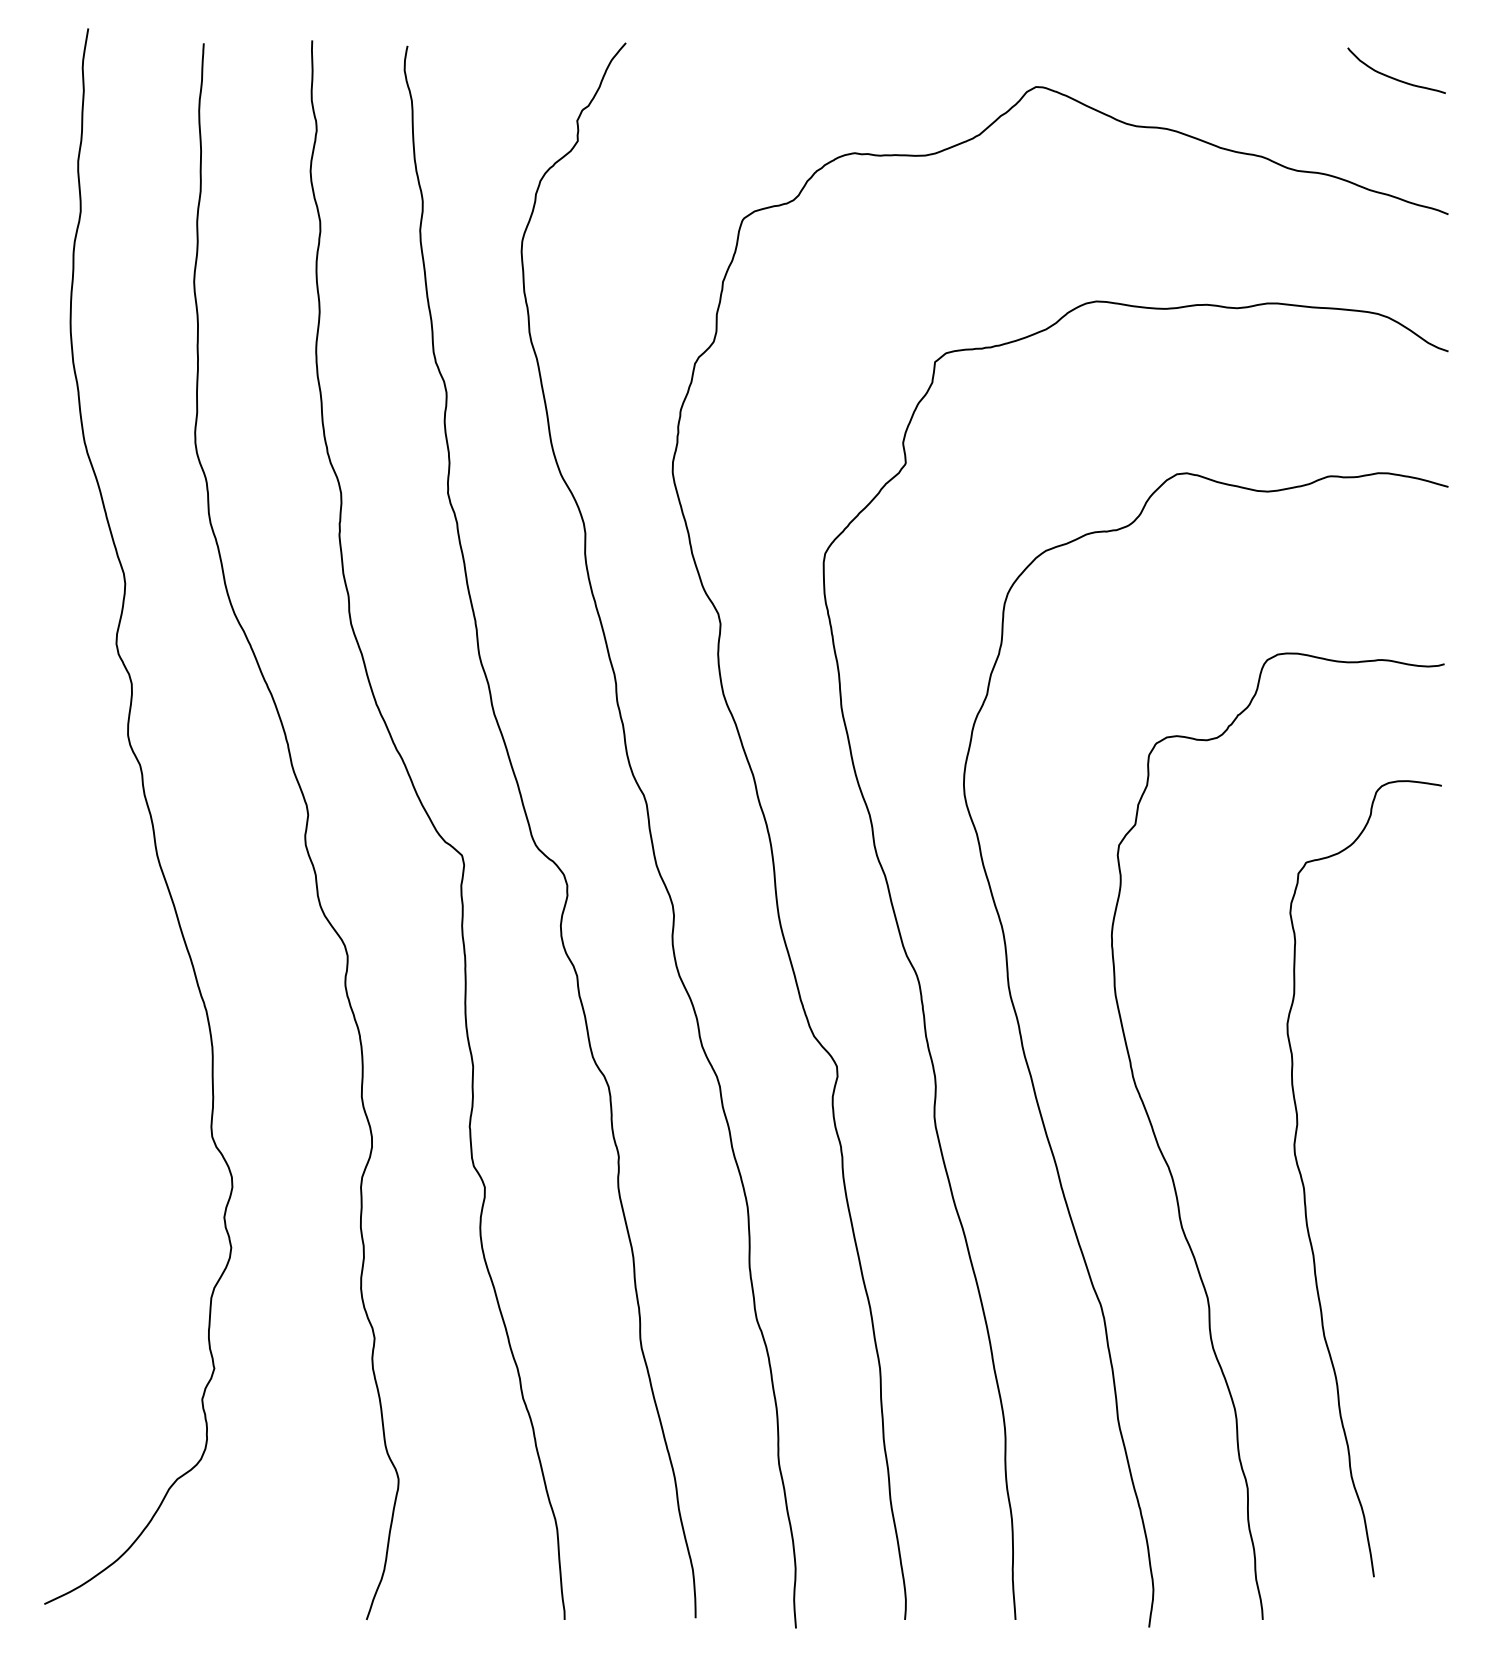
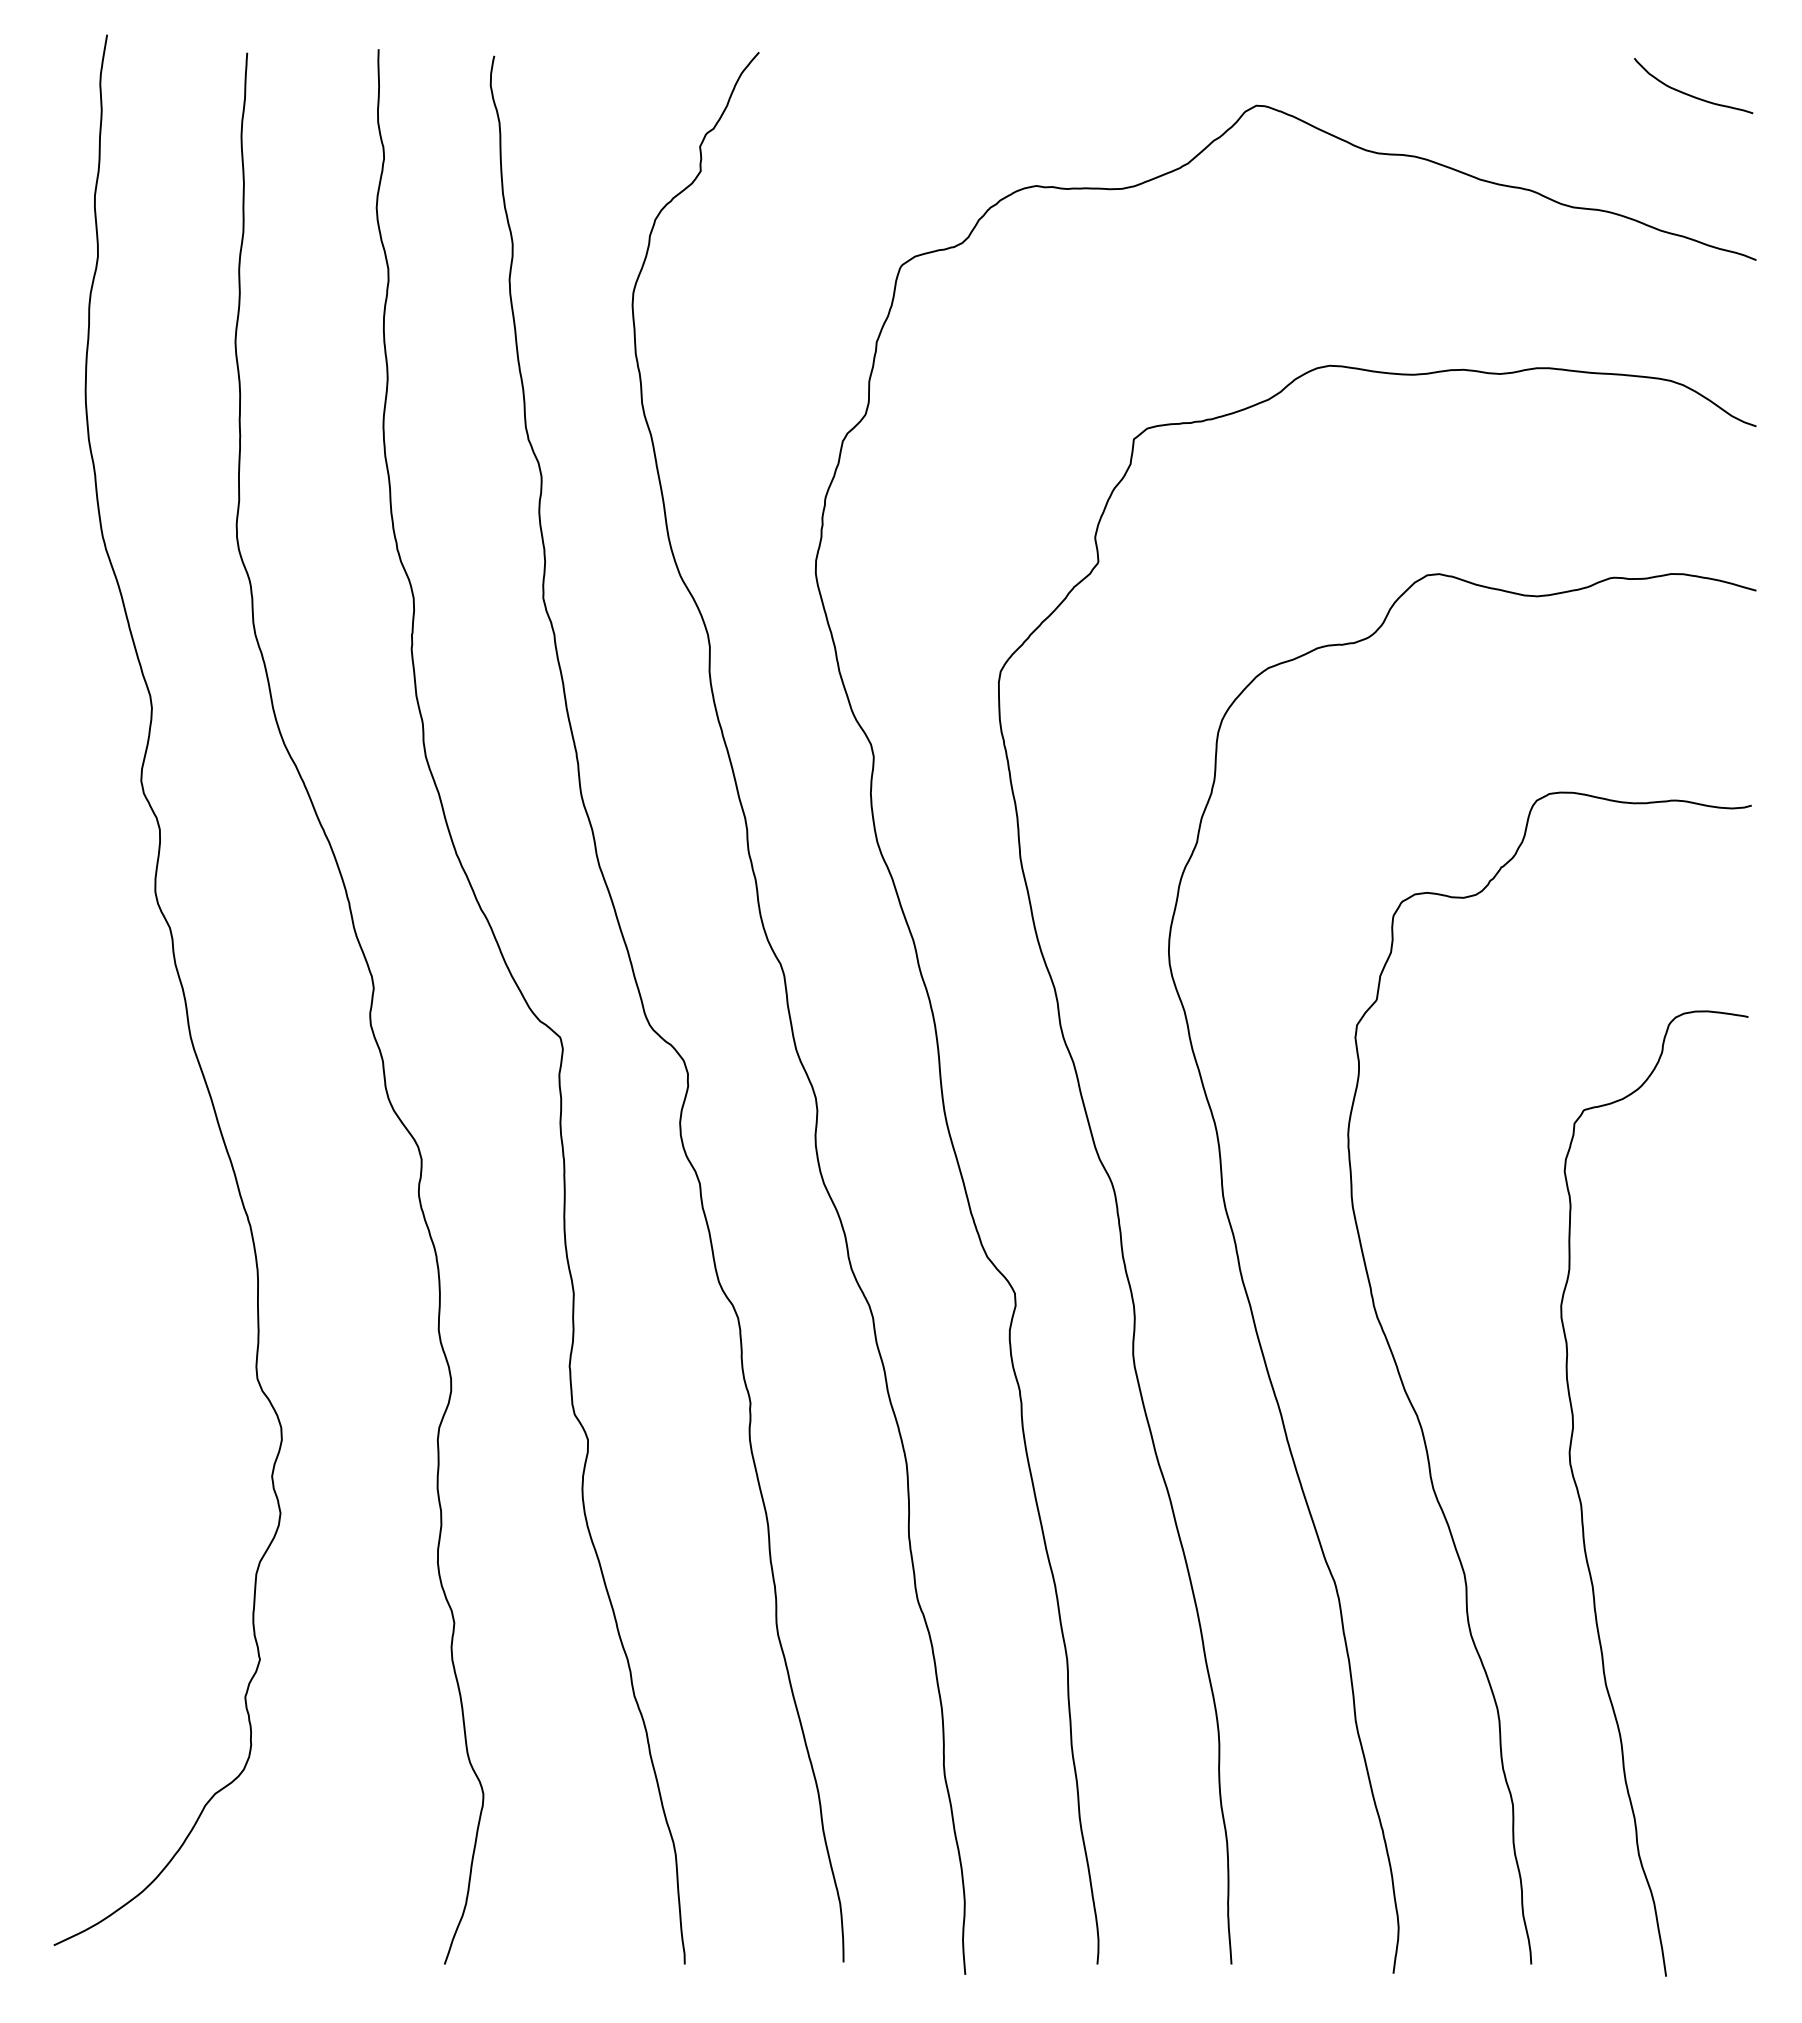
curve: (1305, 1188) -> (1582, 1505), moved

